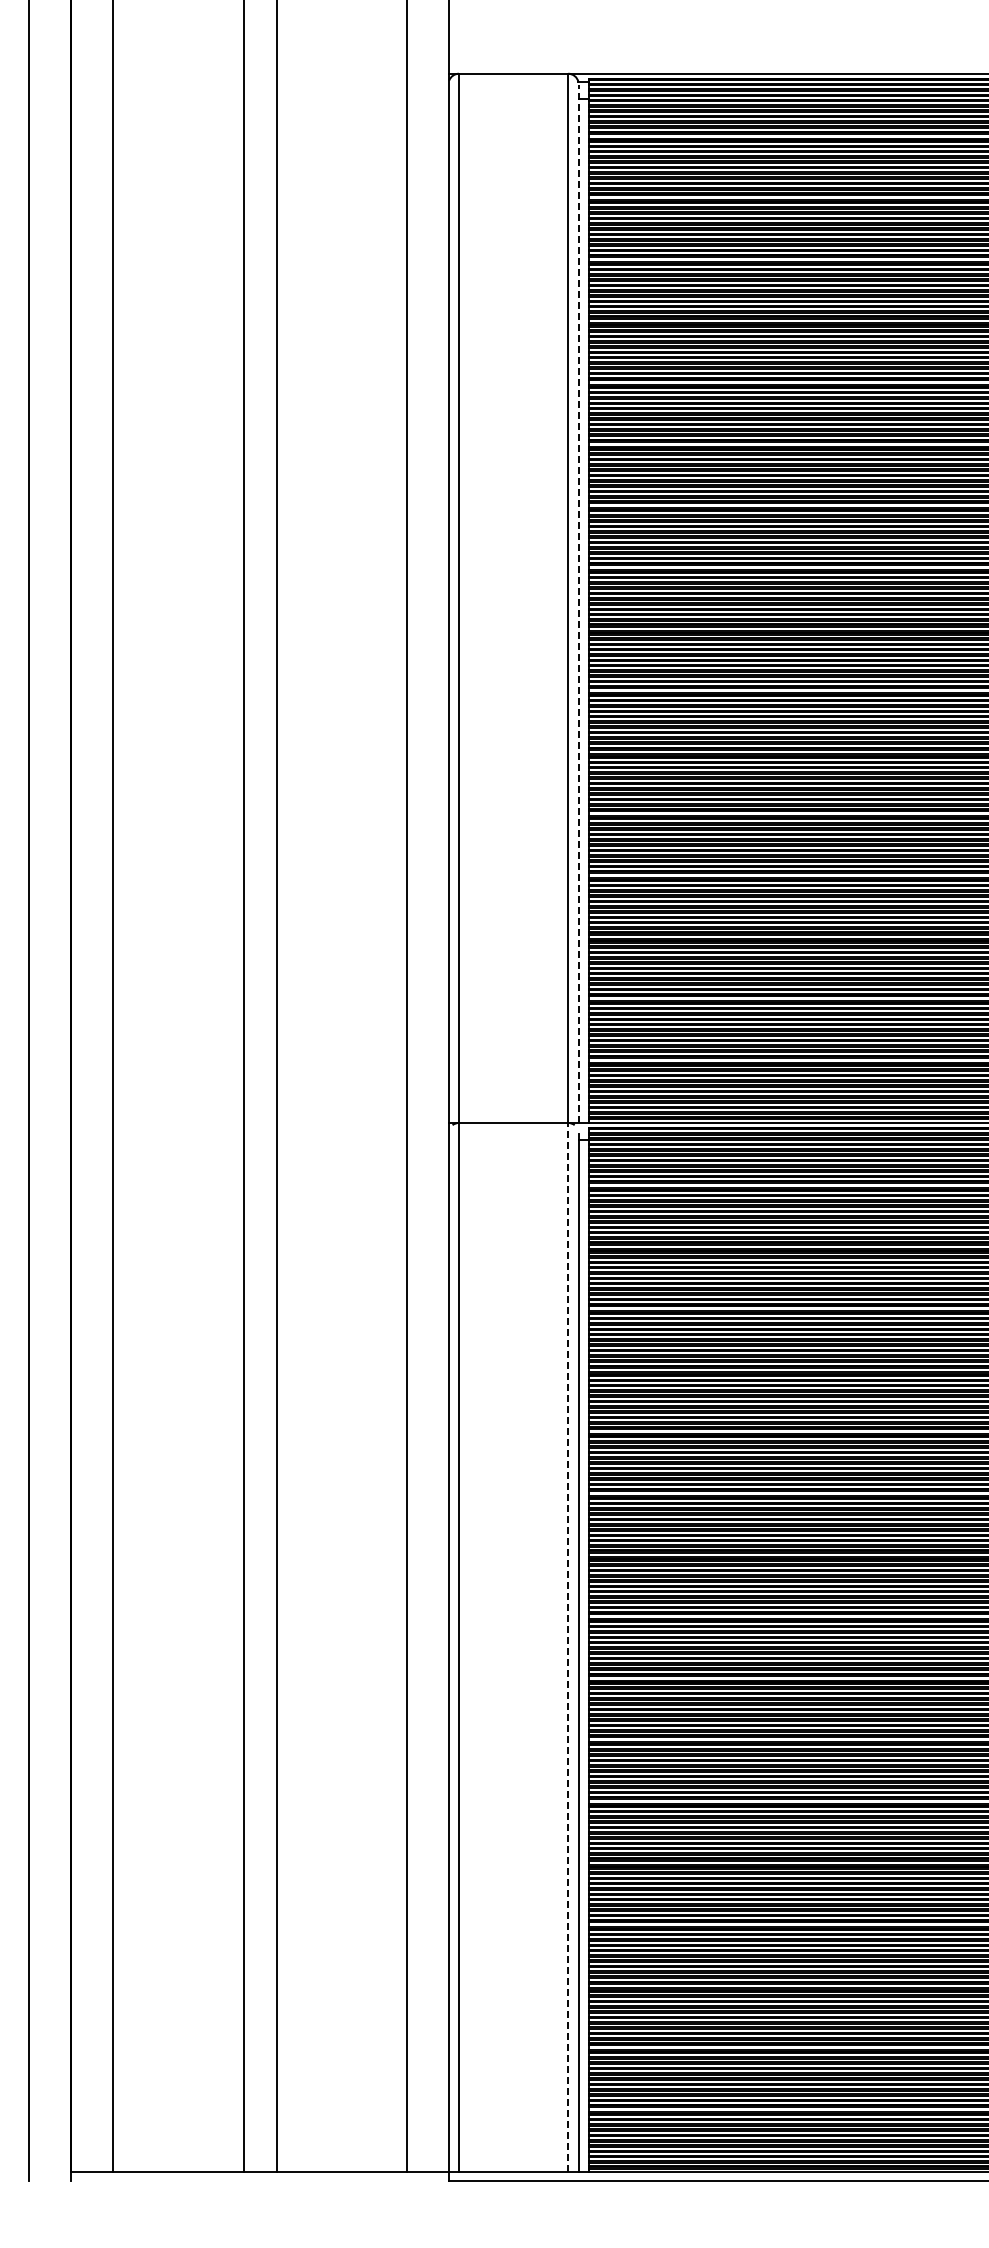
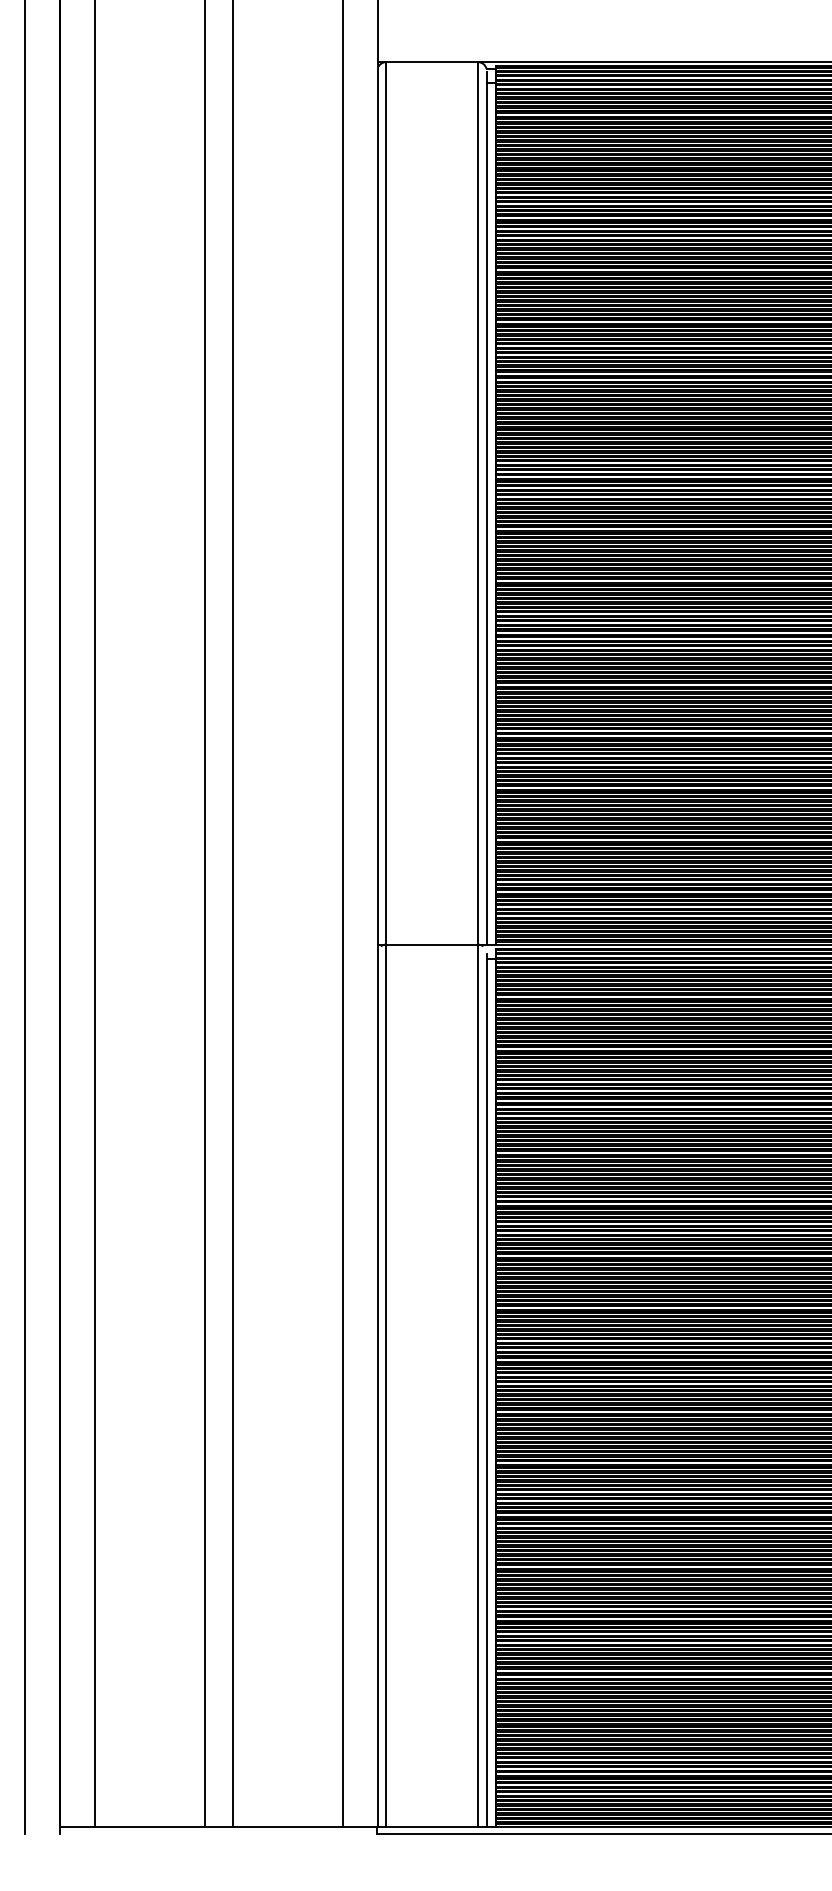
line: (578, 604) -> (486, 508), dashed -> solid
line: (568, 1647) -> (478, 1385), dashed -> solid

